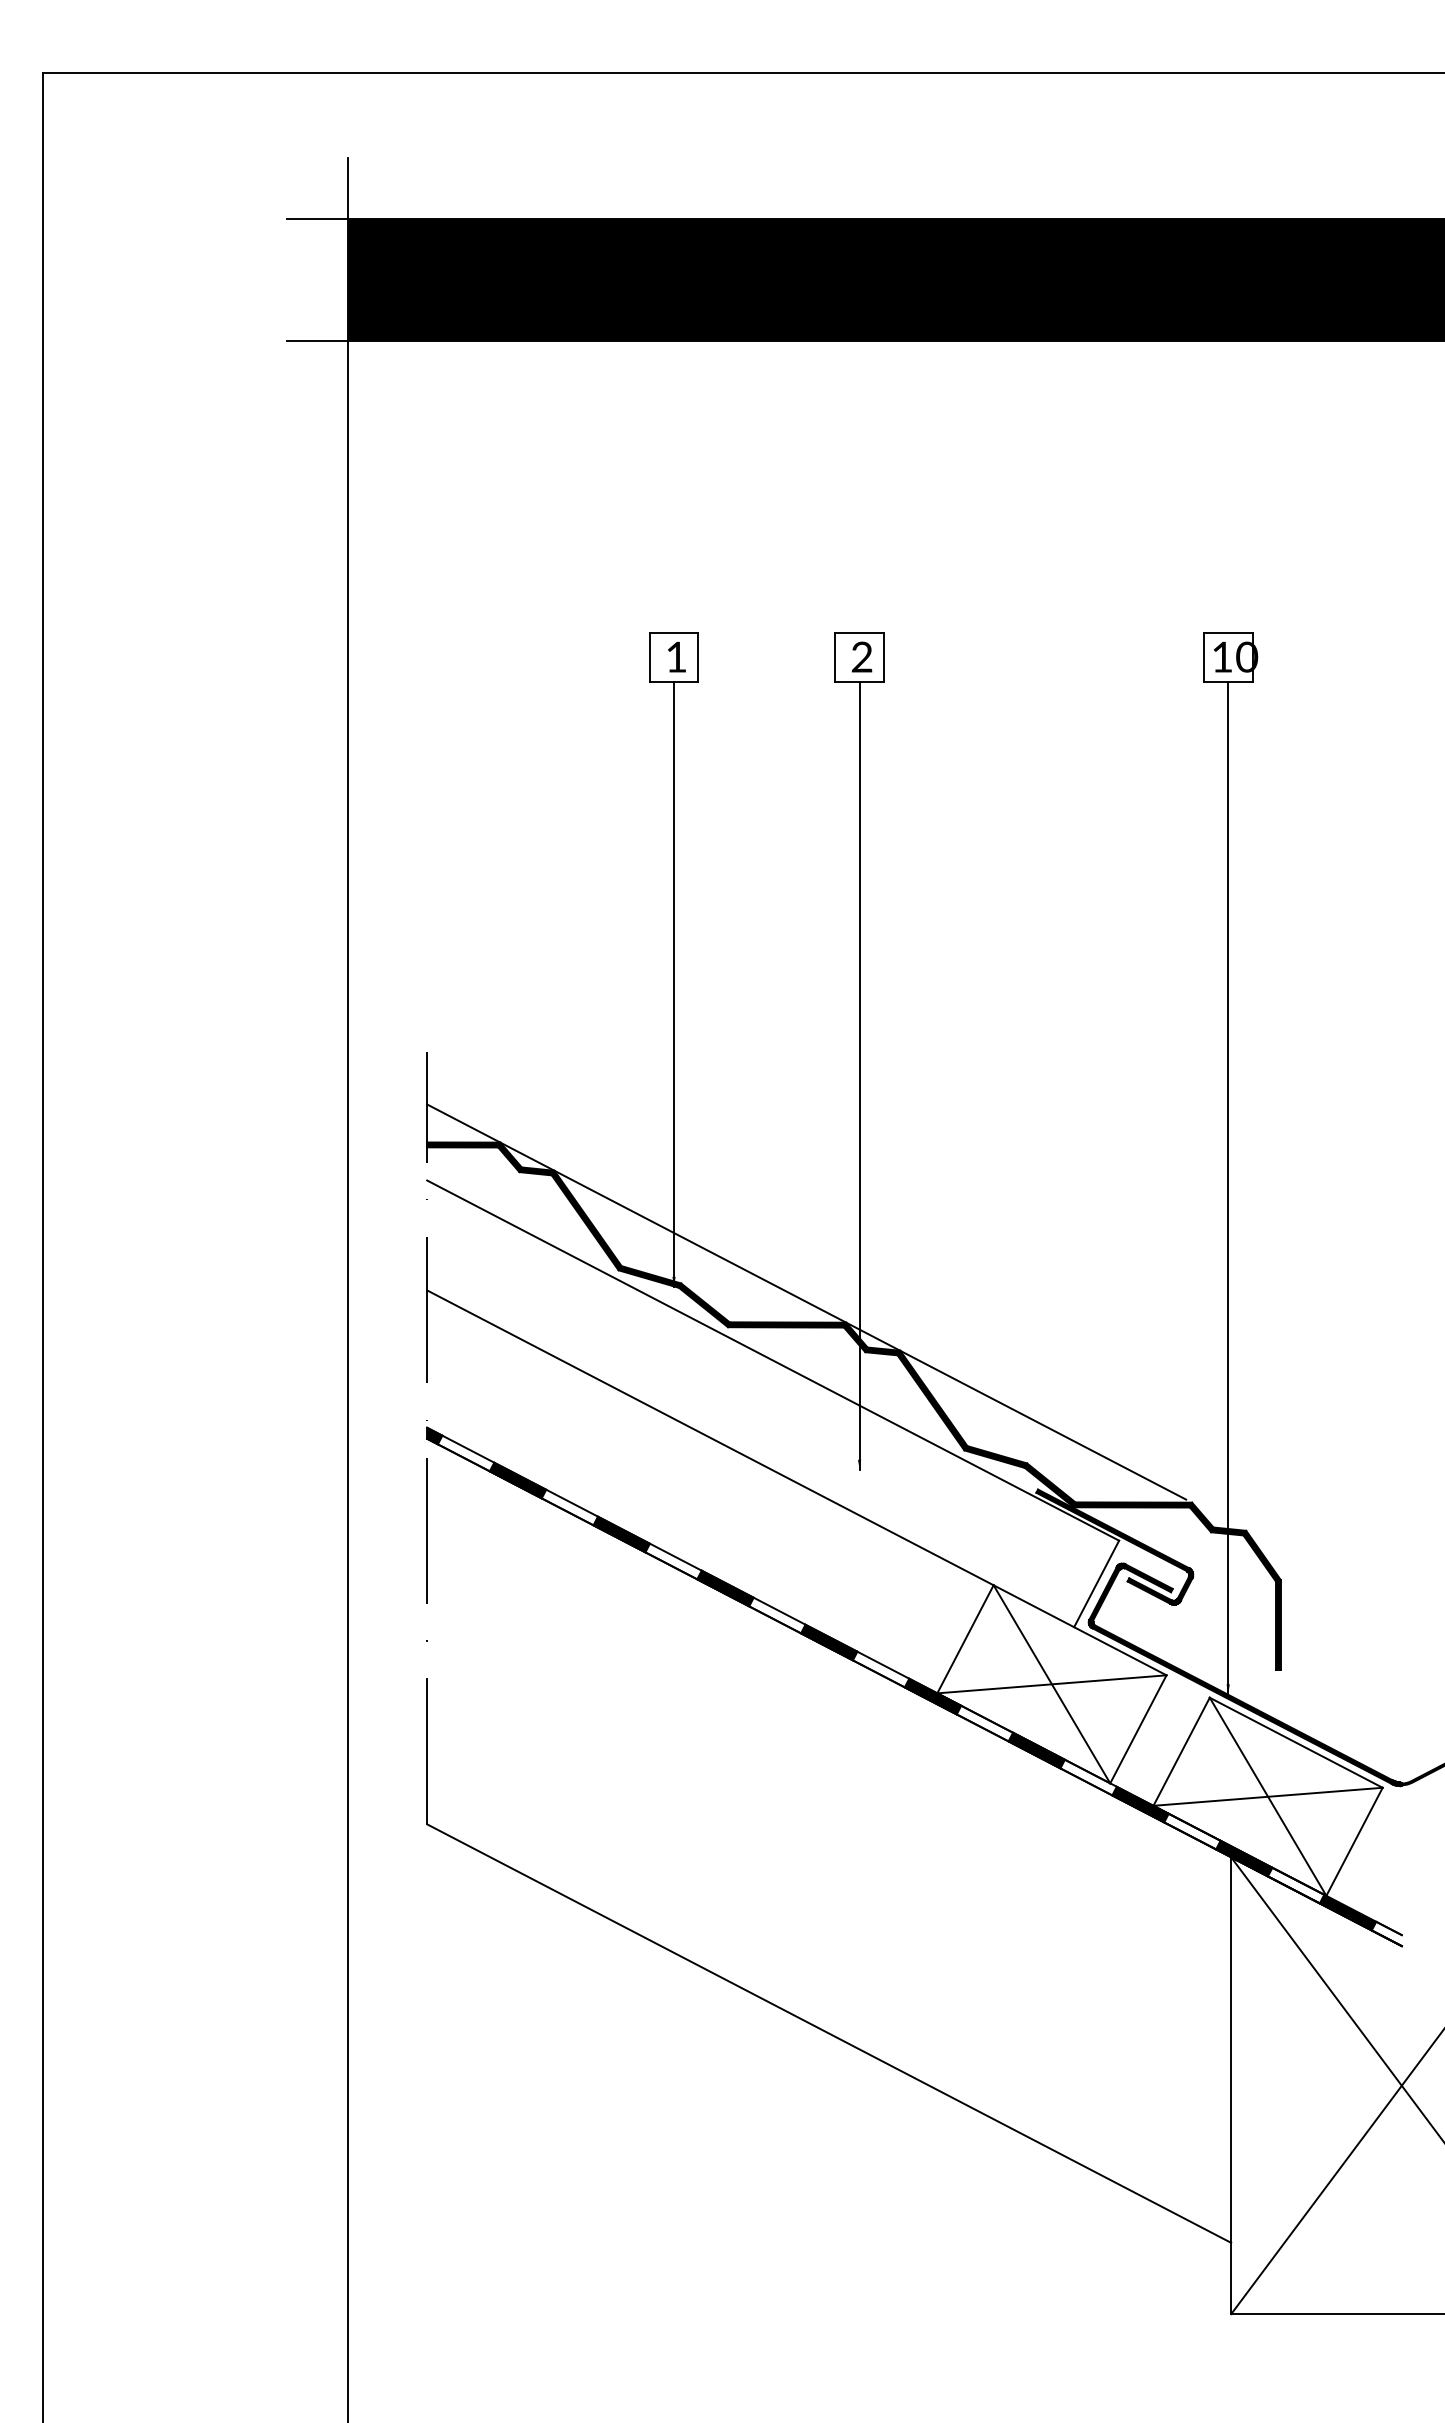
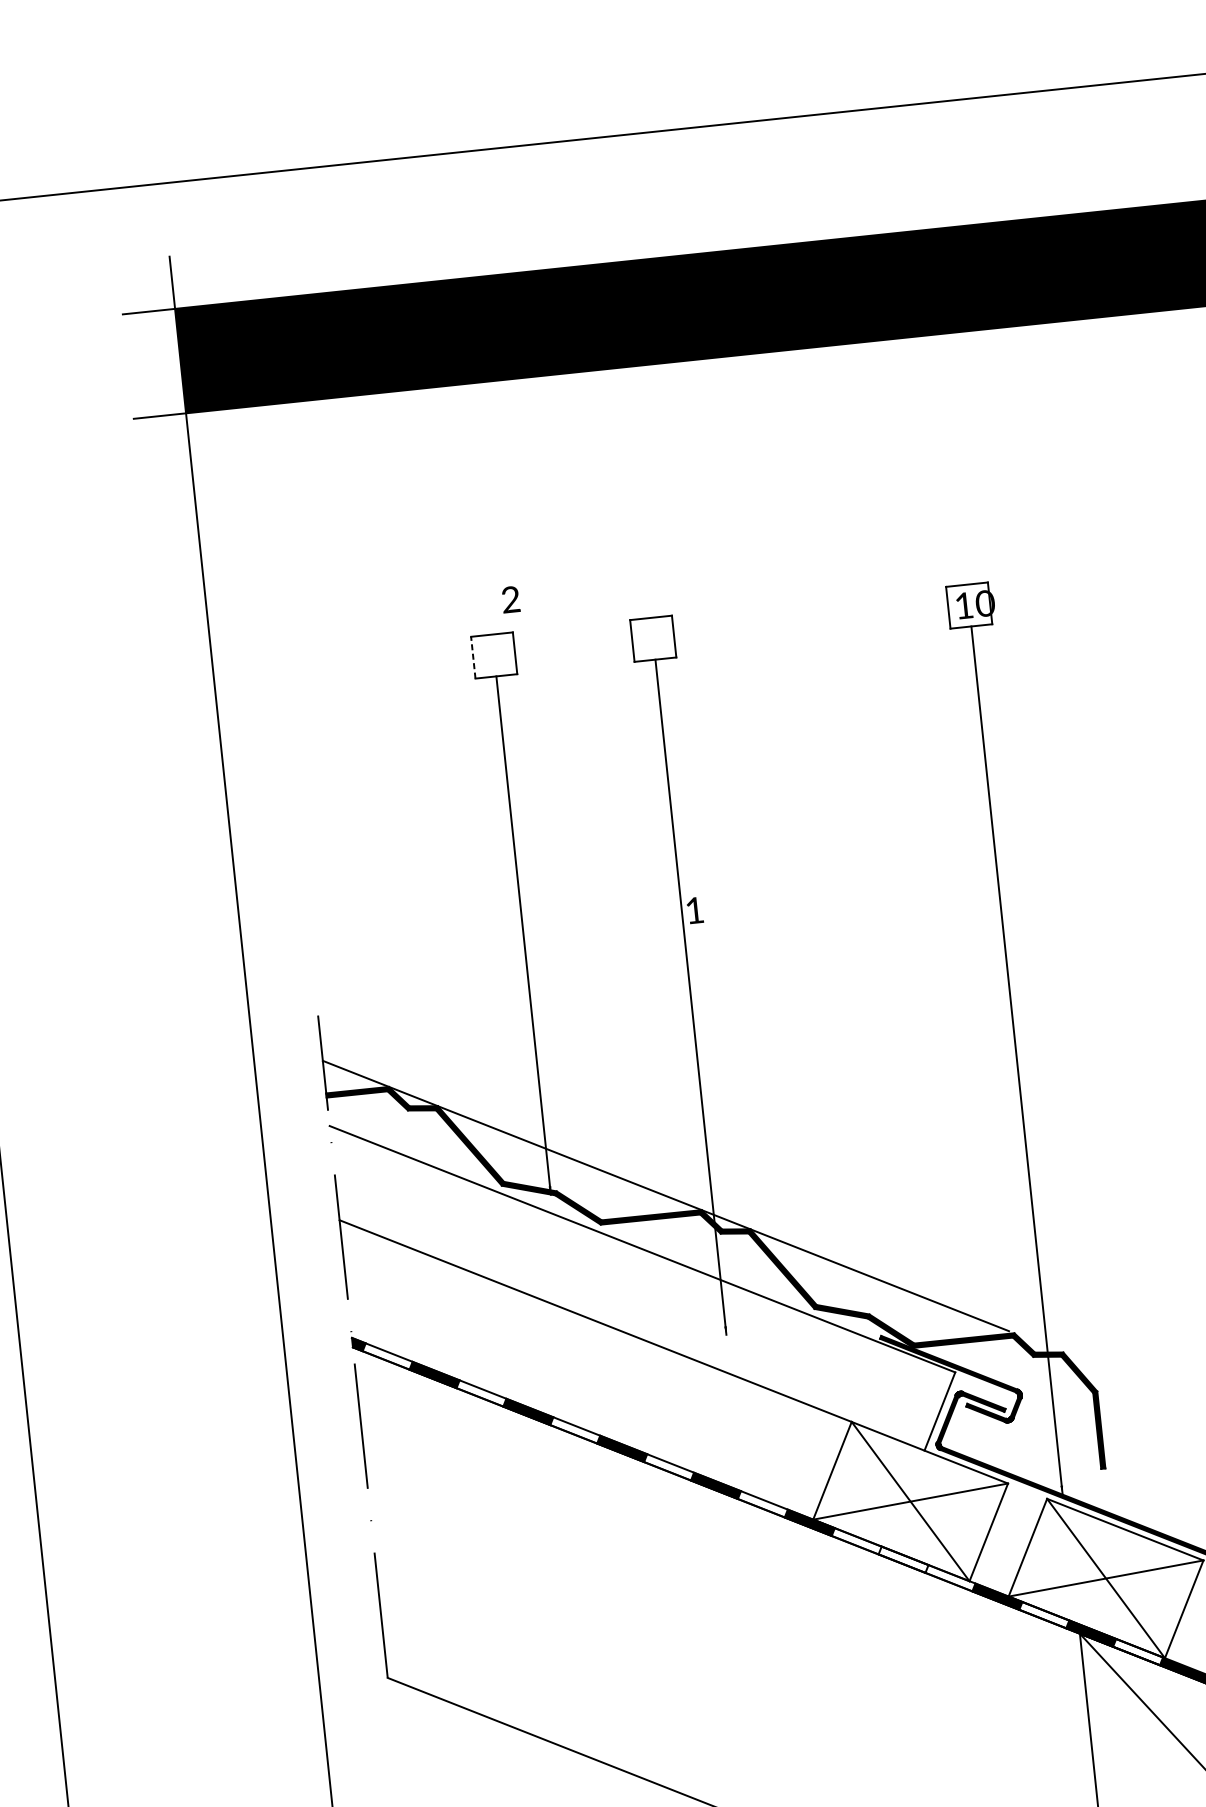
text: (861, 656) -> (510, 599), moved
line: (649, 657) -> (473, 657), solid -> dashed
text: (676, 657) -> (694, 910), moved
fill: (1036, 1750) -> (903, 1559), removed

